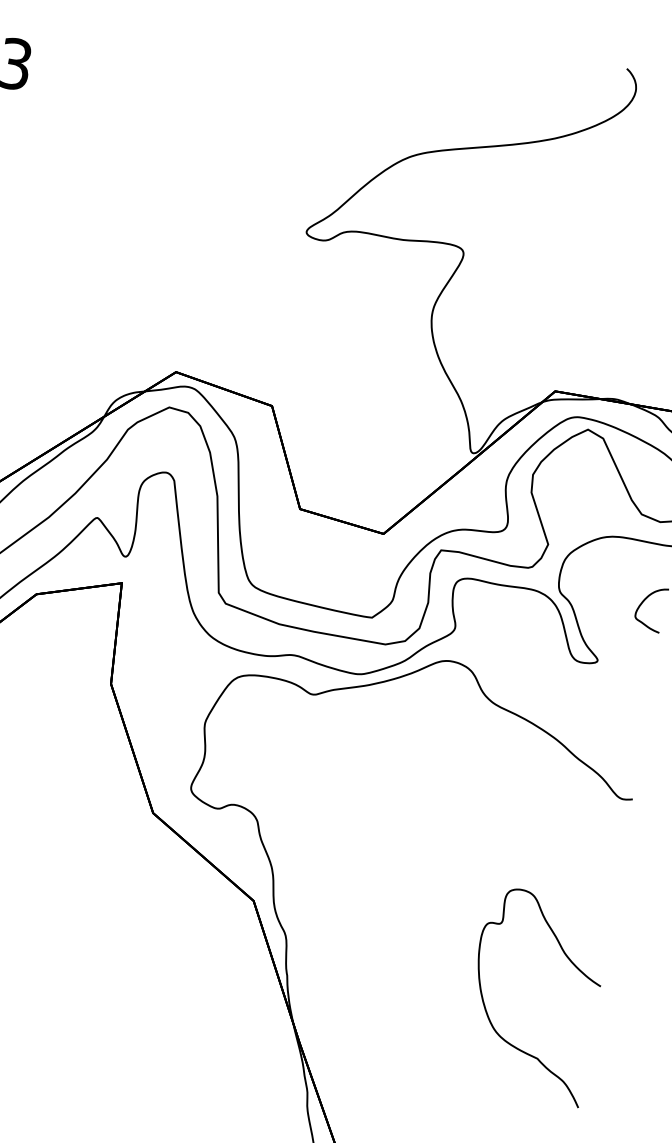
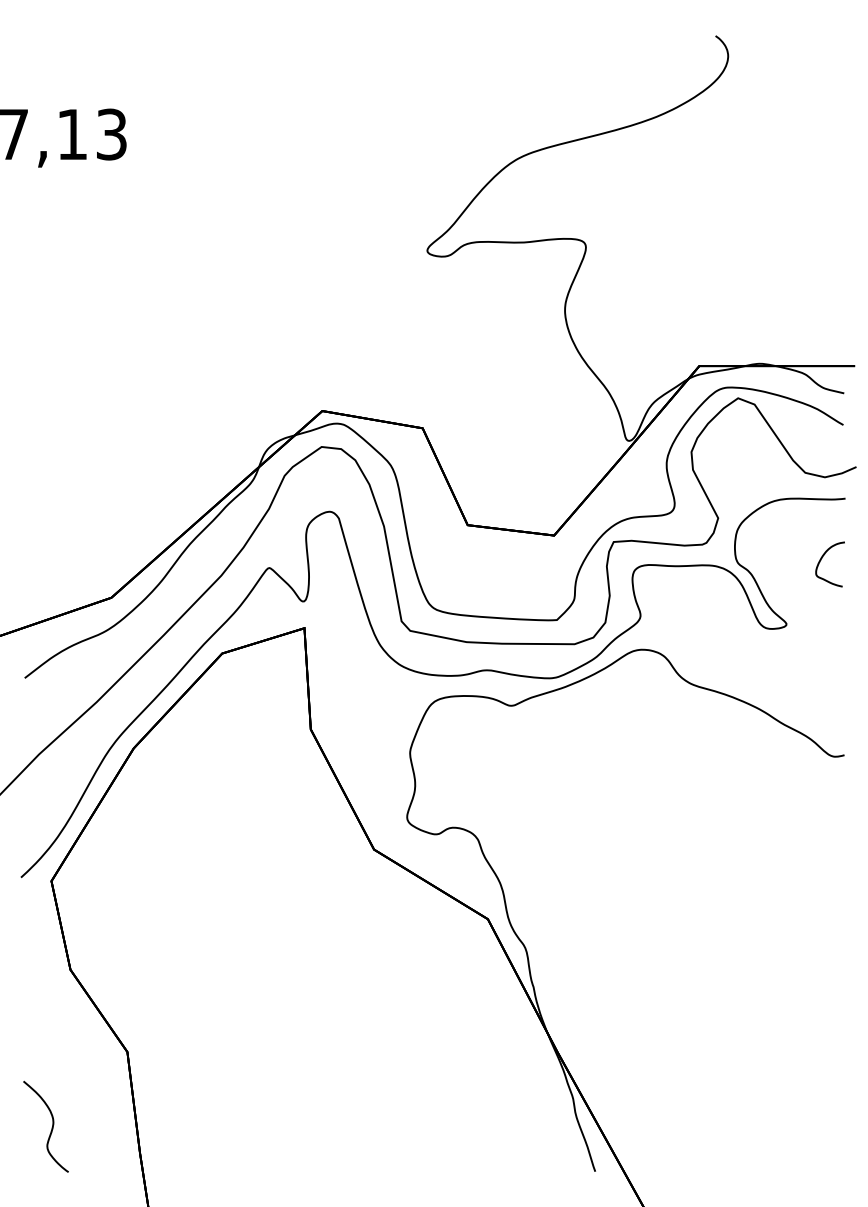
part: (487, 1012) -> (737, 989), removed

